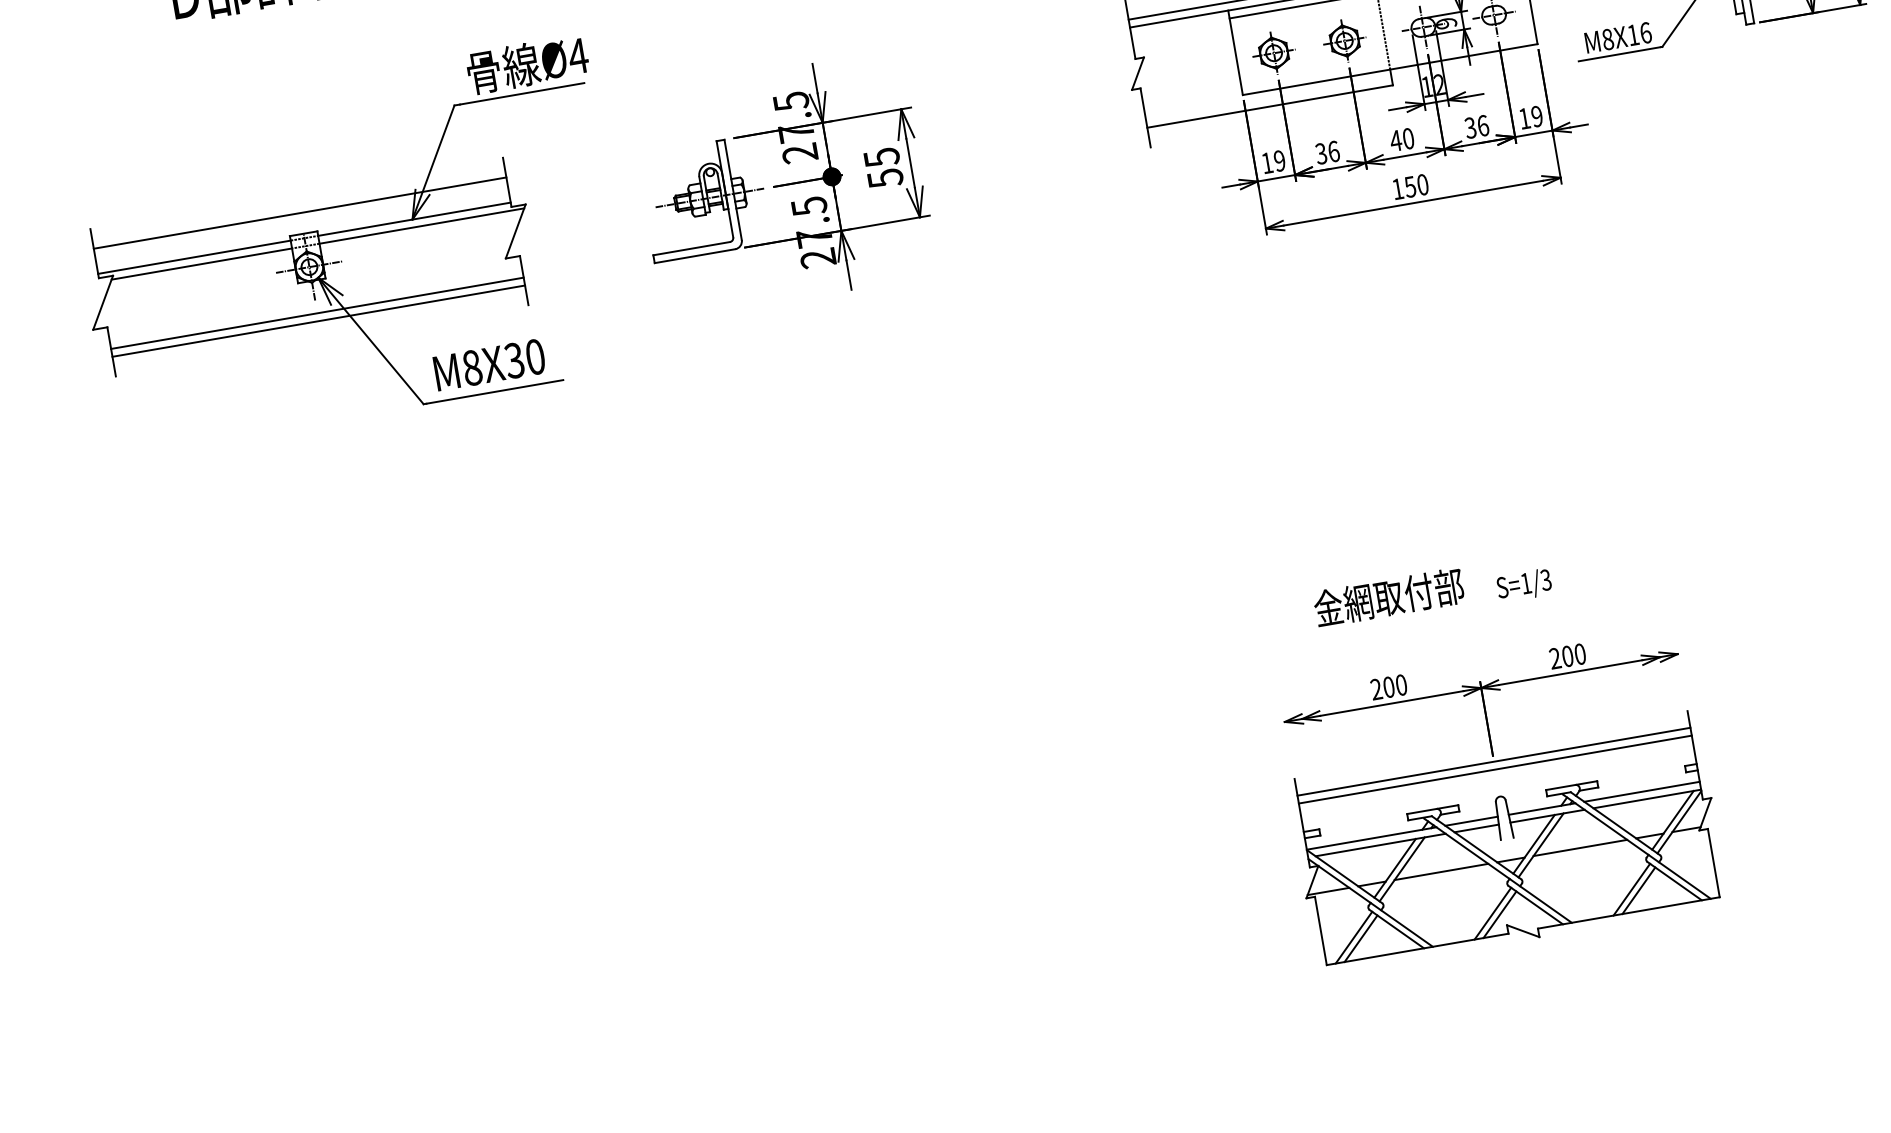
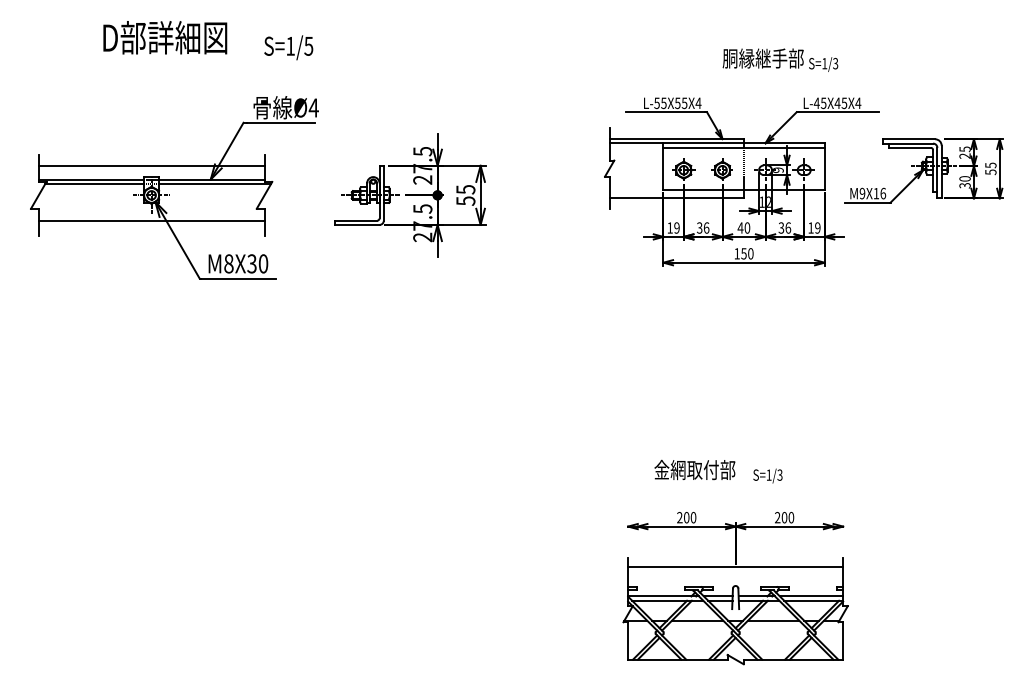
text: (1607, 39) -> (862, 193), M8X16 -> M9X16
line: (318, 320) -> (151, 224), removed
line: (1495, 770) -> (735, 571), removed

